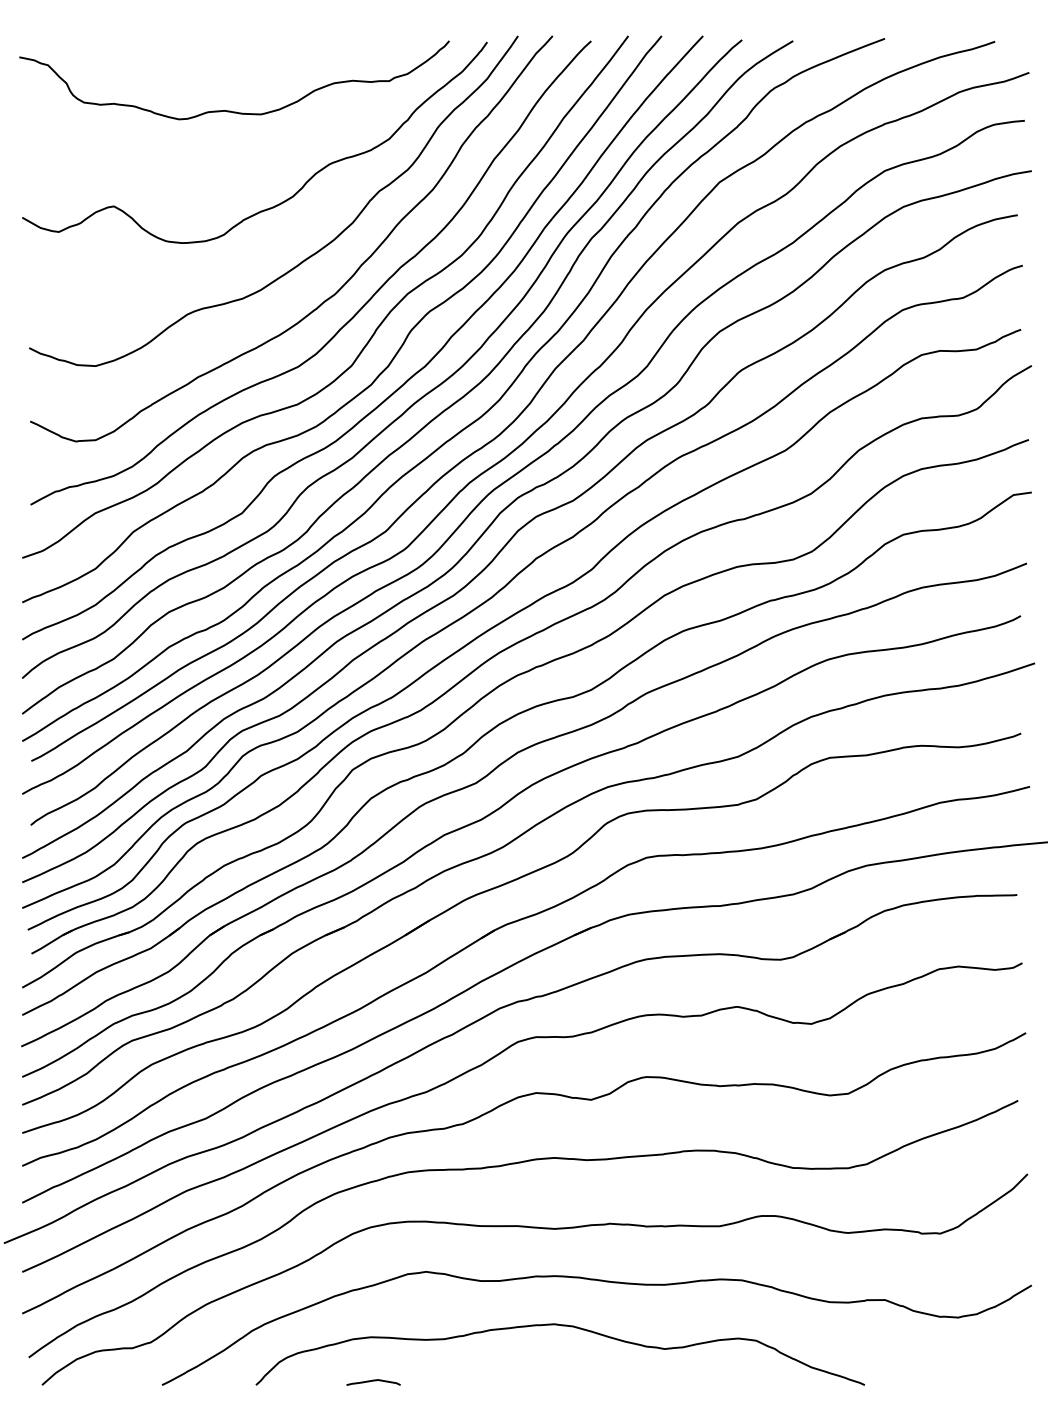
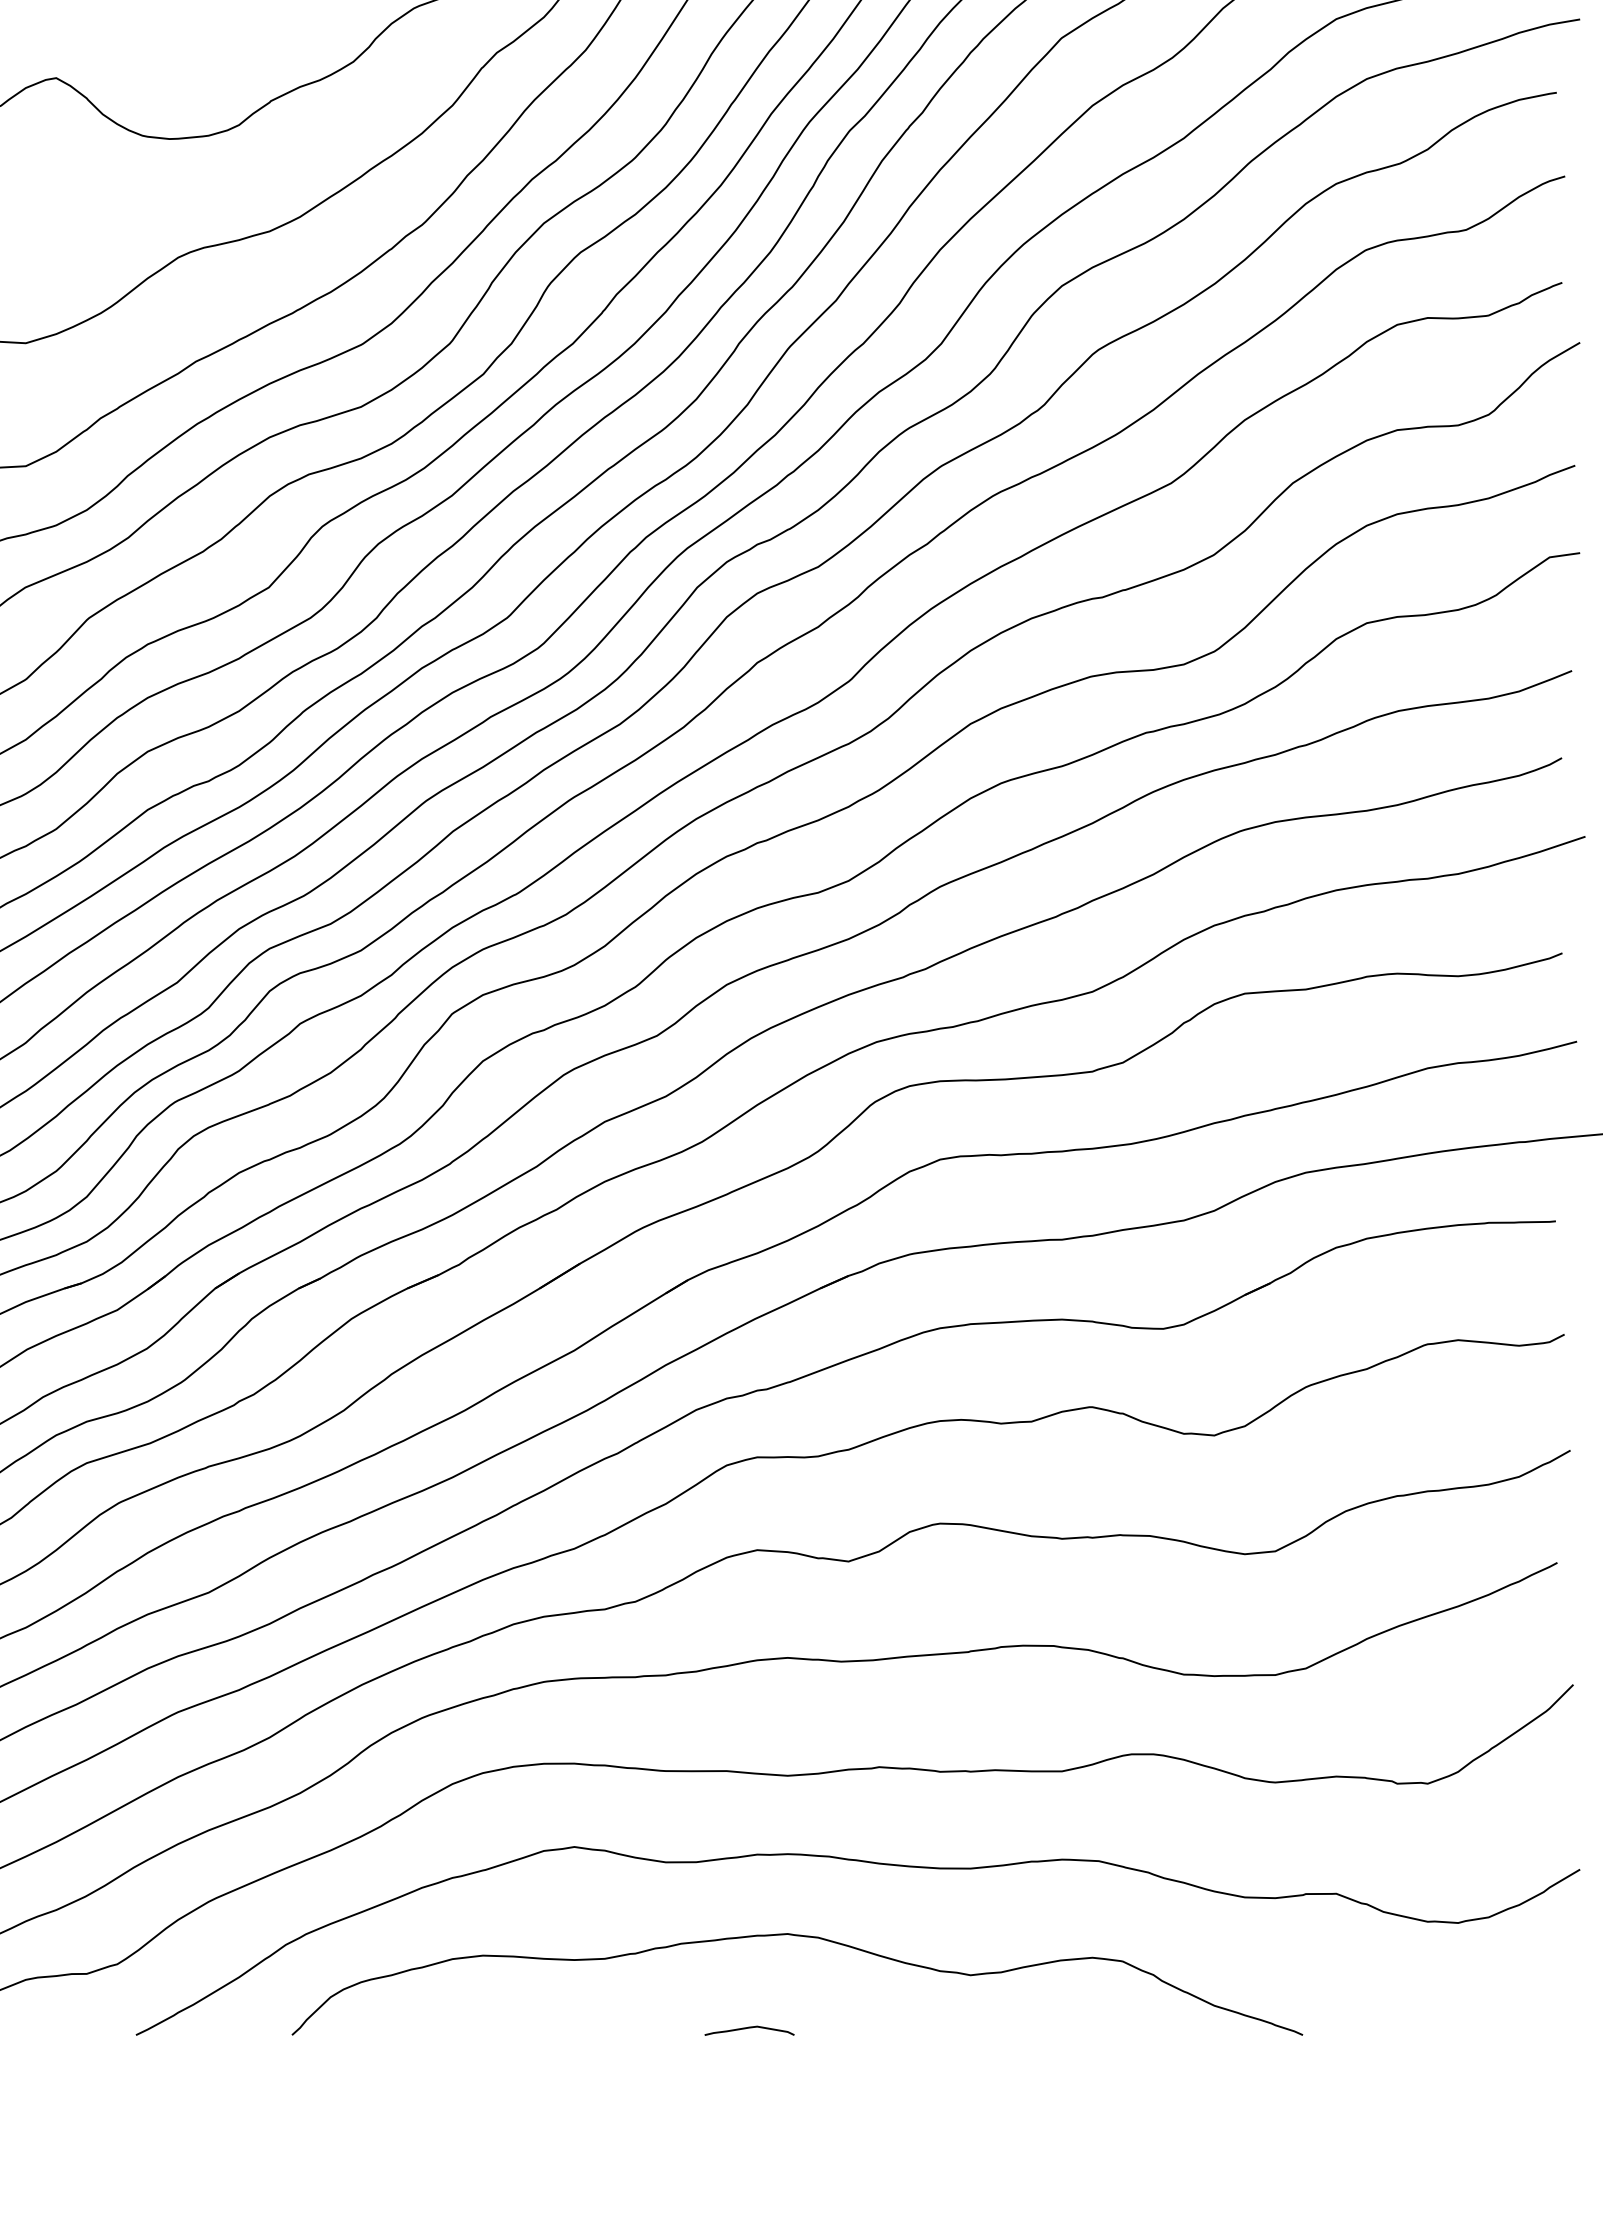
curve: (373, 1381) -> (749, 2029), moved

